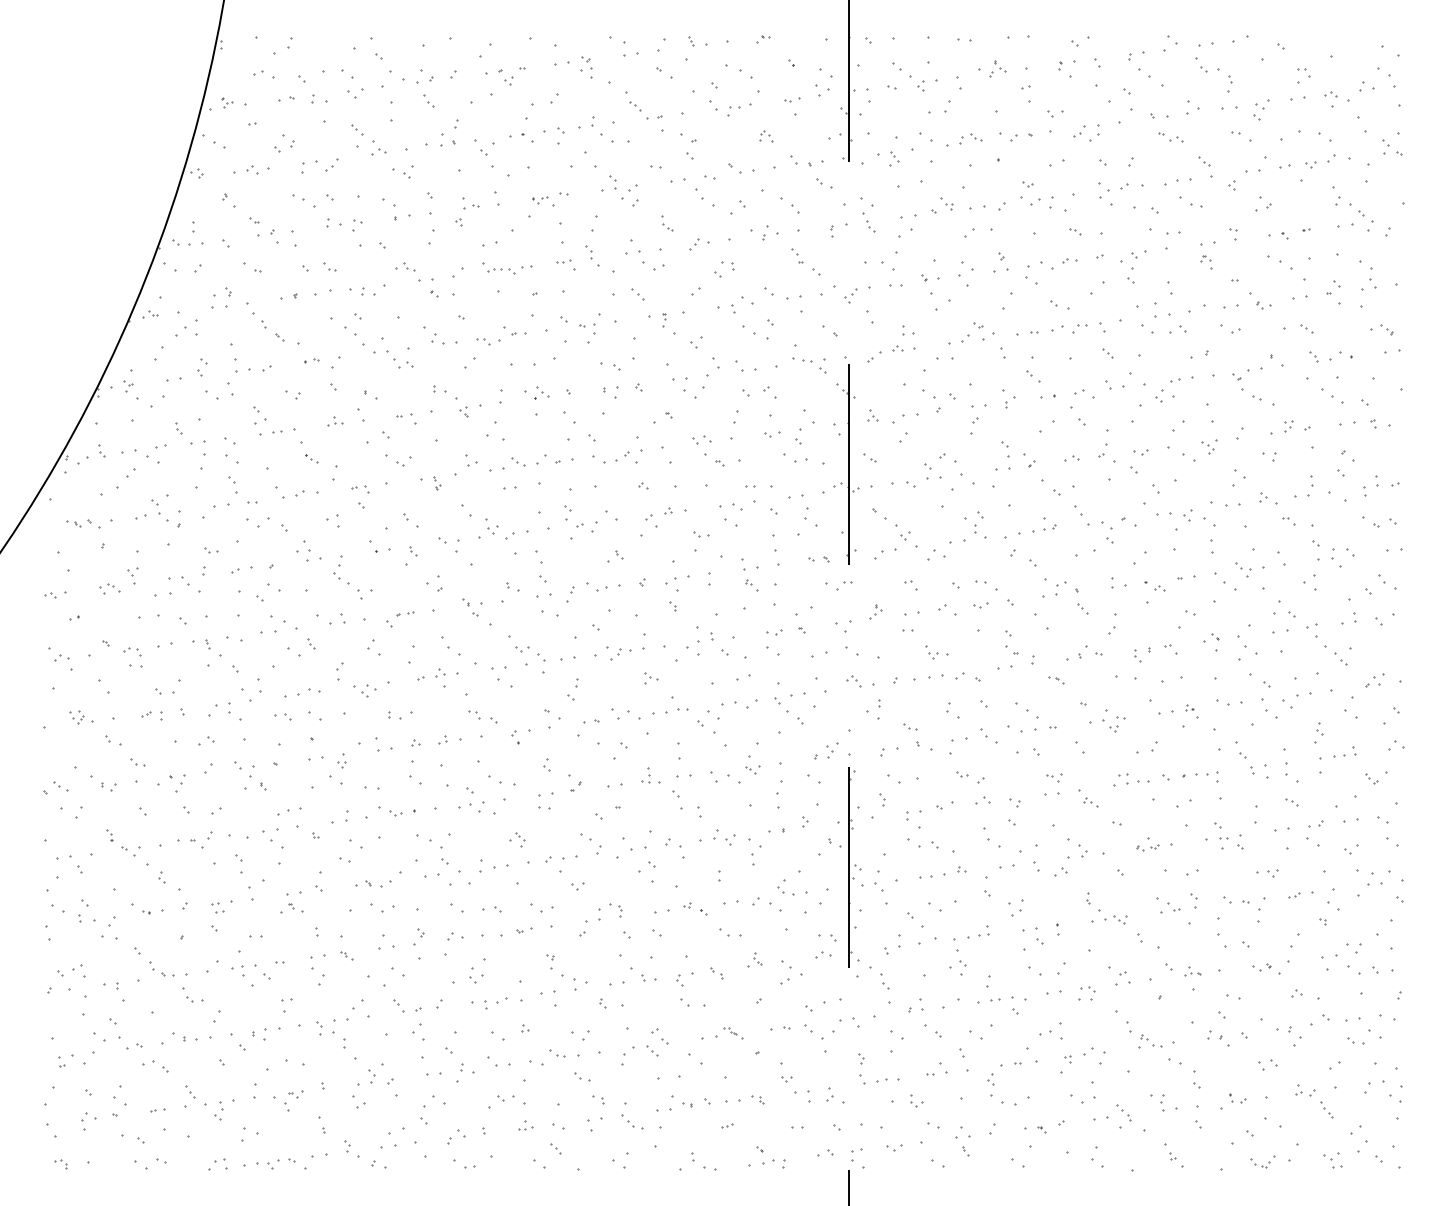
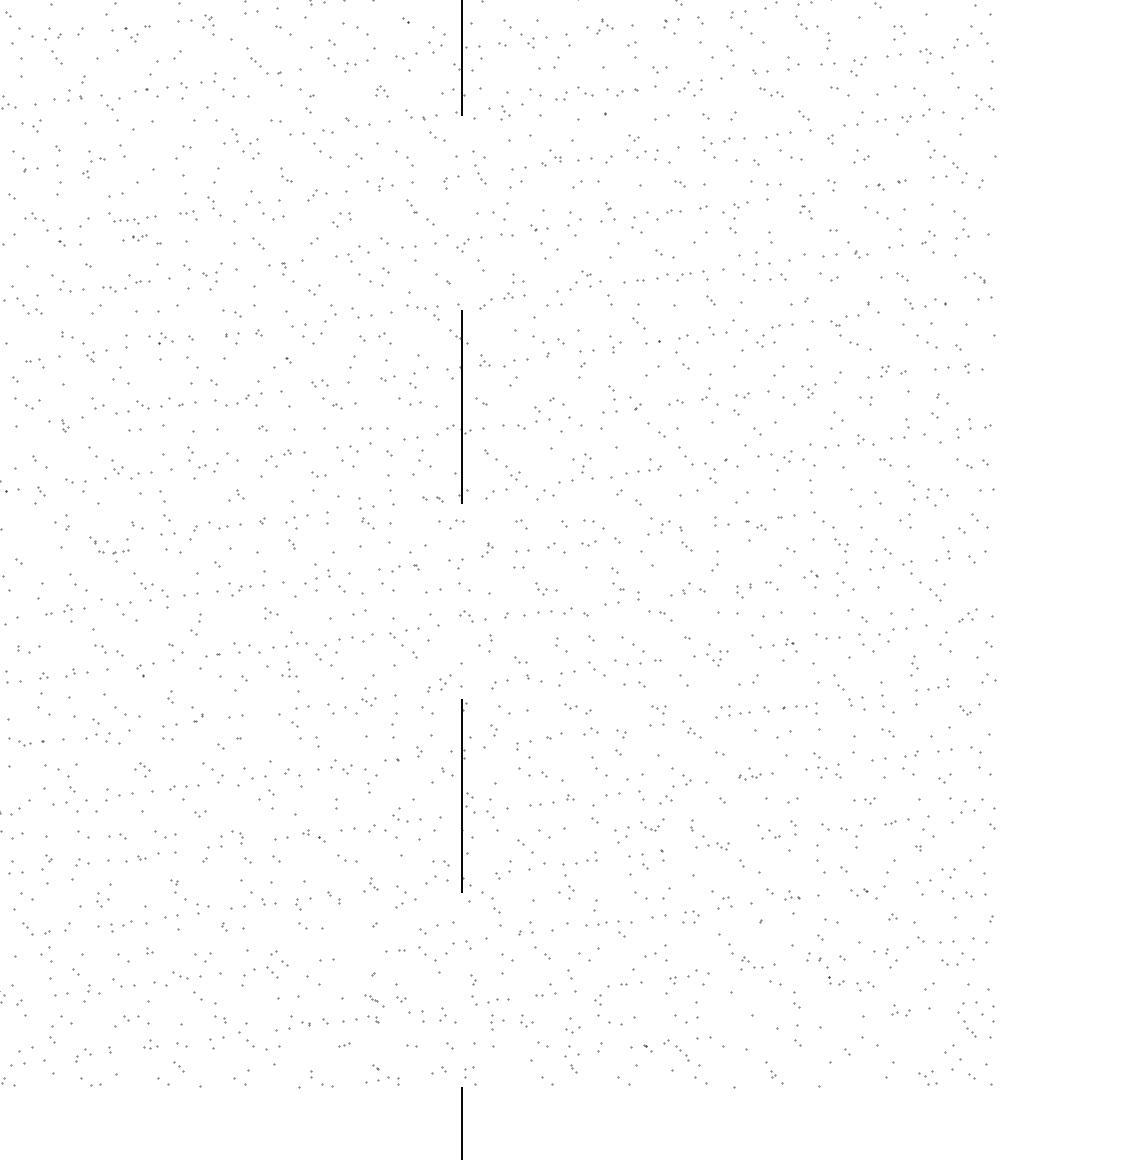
part: (792, 99) -> (407, 55), size x1.6
part: (970, 138) -> (578, 93), size x1.4
part: (540, 200) -> (140, 238), moved
part: (1243, 569) -> (841, 545), moved
part: (405, 613) -> (120, 551), moved
part: (774, 632) -> (389, 569), size x1.6
part: (1056, 680) -> (661, 615), size x1.6
part: (645, 775) -> (285, 669), moved
part: (524, 930) -> (148, 856), size x1.6
part: (823, 954) -> (436, 879), size x1.6
part: (733, 1033) -> (374, 1000), moved
part: (582, 1076) -> (204, 997), size x1.6
part: (1237, 1098) -> (835, 980), moved
part: (1162, 1102) -> (491, 1022), moved
part: (1326, 1109) -> (969, 1028), moved
part: (1123, 1112) -> (681, 1052), moved
part: (632, 1121) -> (252, 1040), size x1.4
part: (894, 1147) -> (572, 1029), moved
part: (1262, 1161) -> (651, 824), moved

